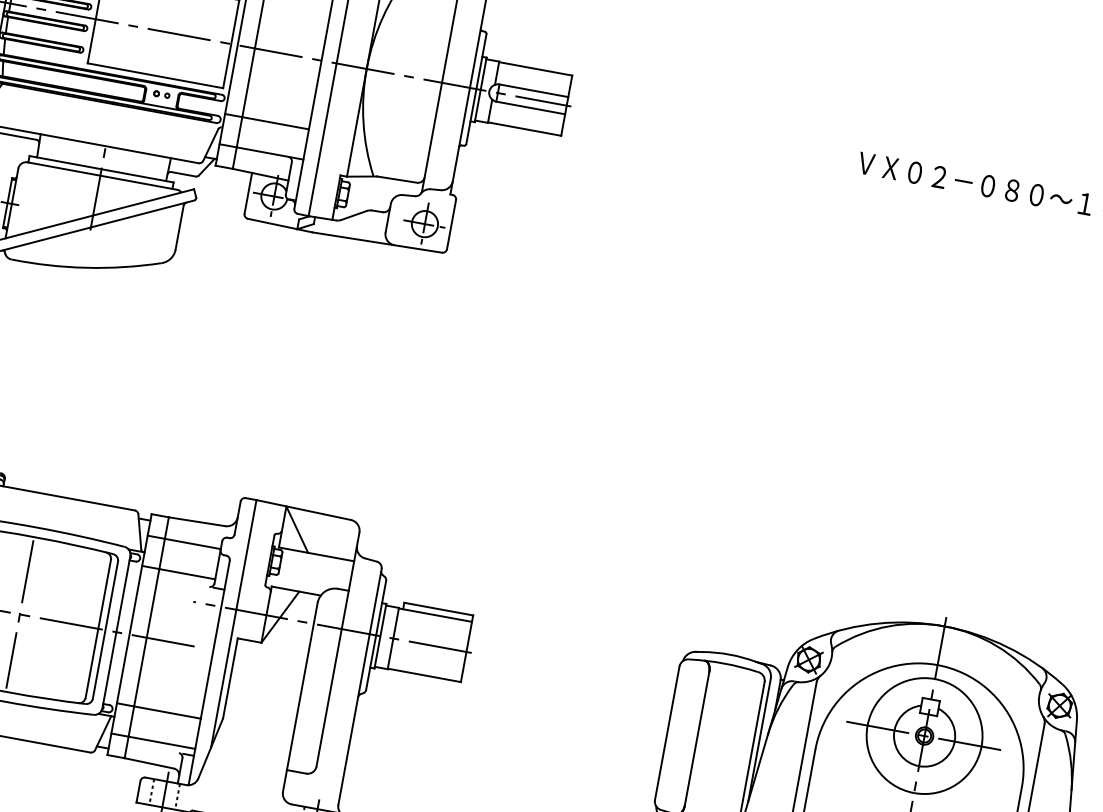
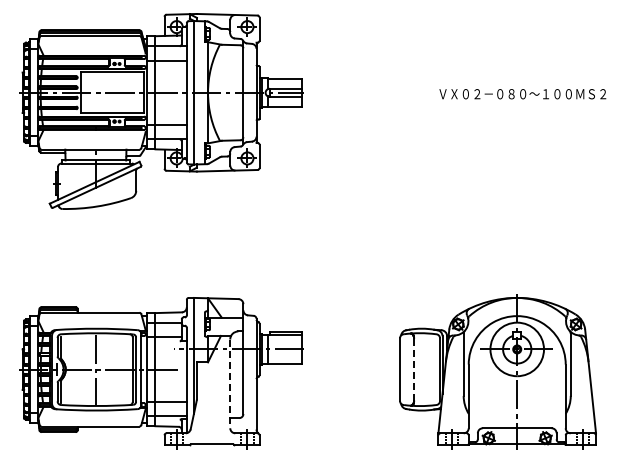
line: (300, 698) -> (230, 384), solid -> dashed
line: (698, 738) -> (414, 369), solid -> dashed

